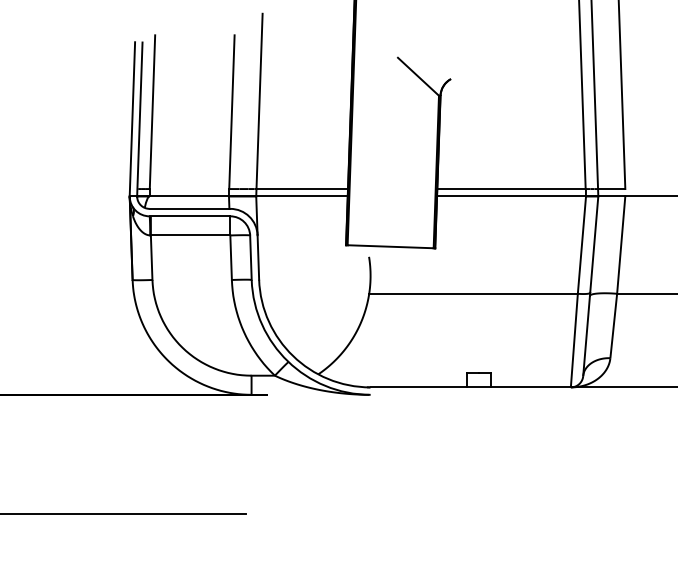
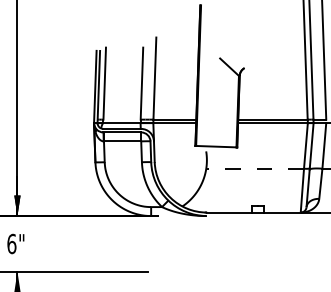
line: (474, 293) -> (255, 168), solid -> dashed

